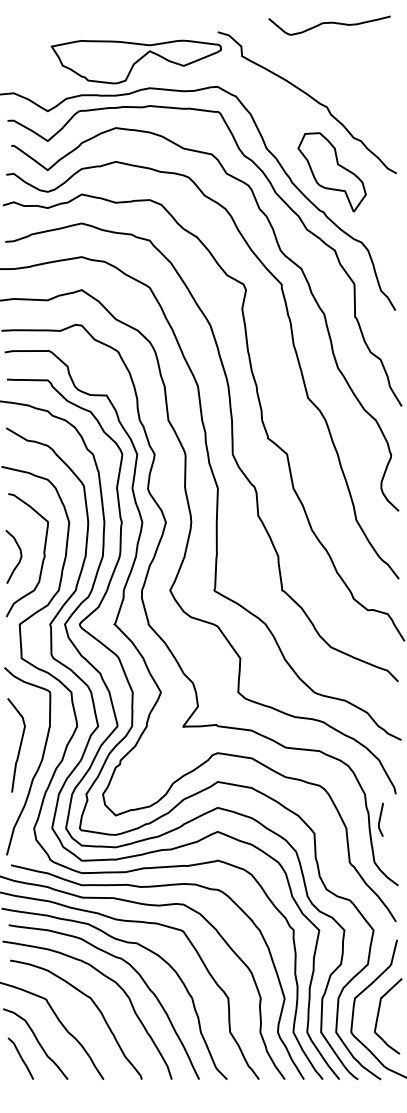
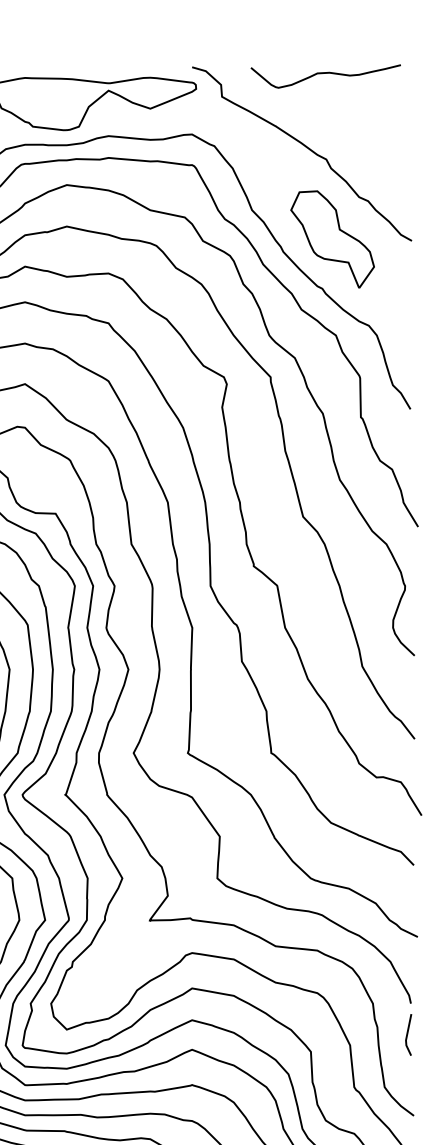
curve: (329, 23) -> (325, 73), moved
line: (380, 819) -> (408, 1034), moved

